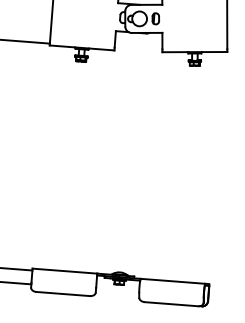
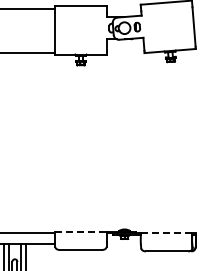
line: (64, 270) -> (80, 231), solid -> dashed
line: (172, 281) -> (166, 233), solid -> dashed

